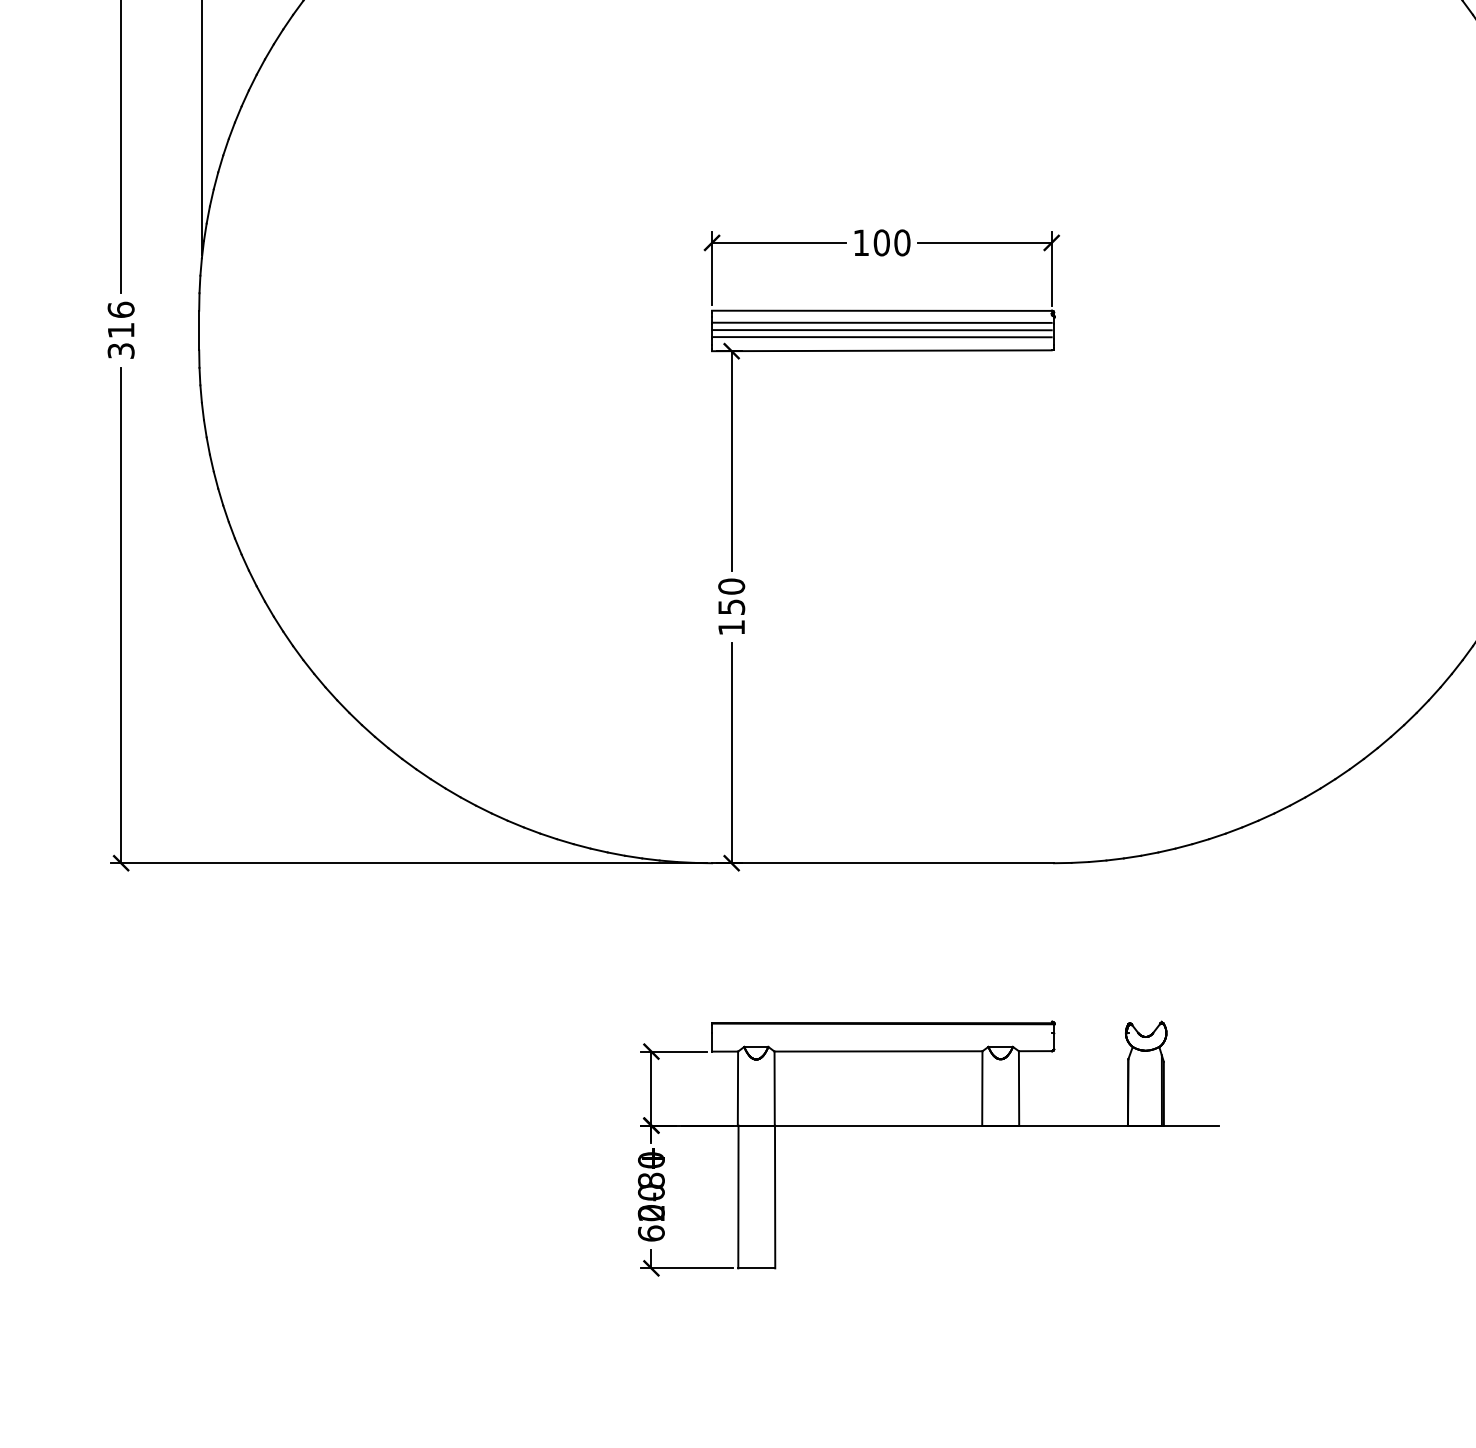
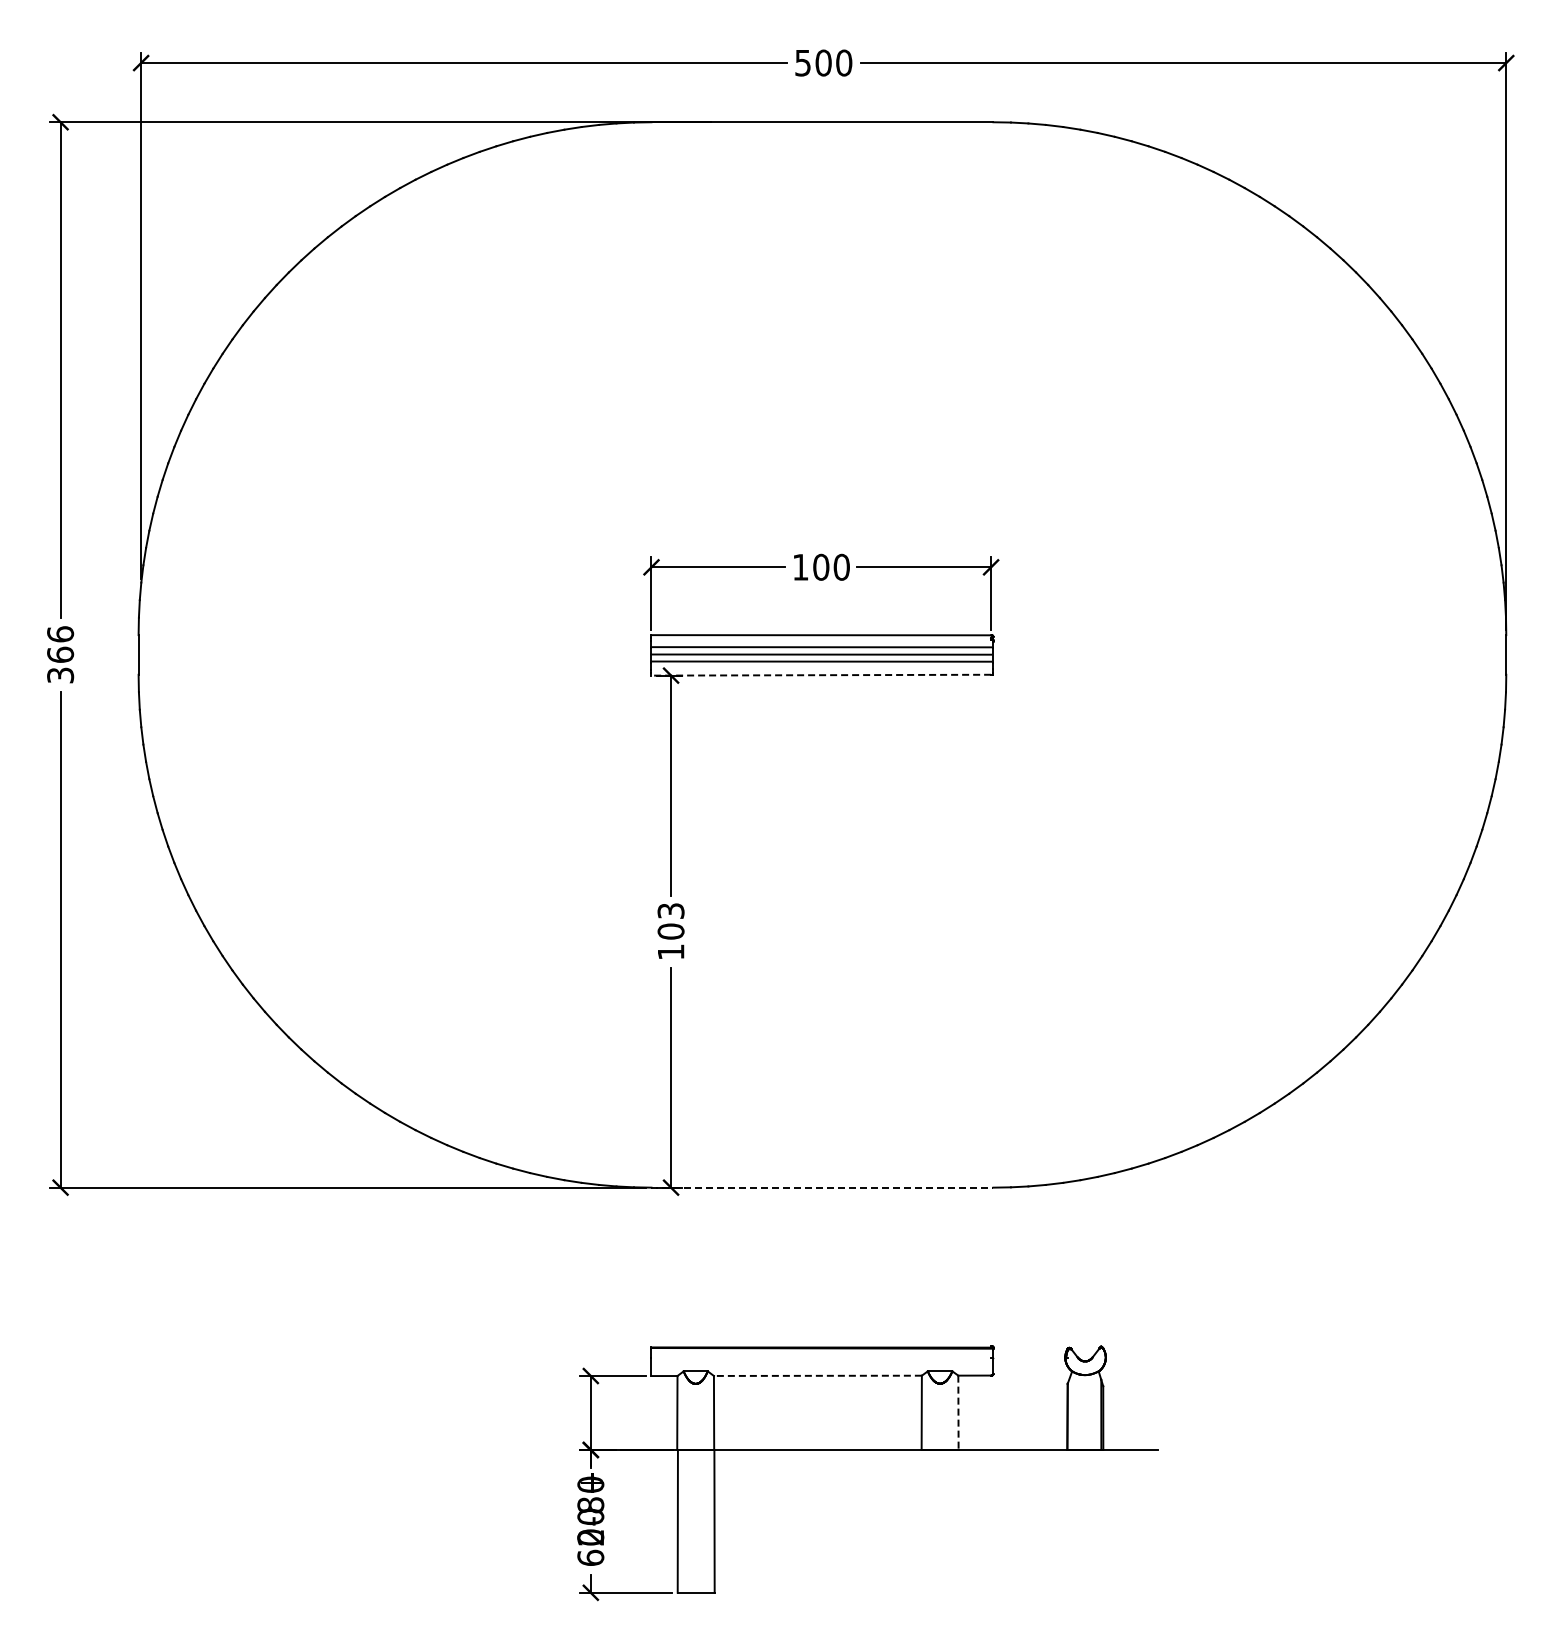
text: (121, 330) -> (60, 654), 316 -> 366
line: (882, 351) -> (821, 675), solid -> dashed
text: (731, 597) -> (670, 921), 150 -> 103
line: (883, 863) -> (822, 1187), solid -> dashed
line: (878, 1051) -> (817, 1375), solid -> dashed
line: (1019, 1089) -> (958, 1413), solid -> dashed

